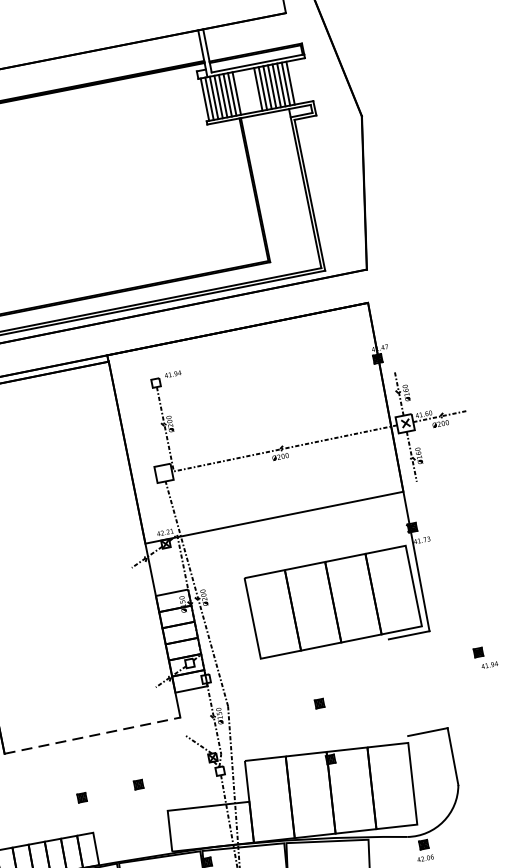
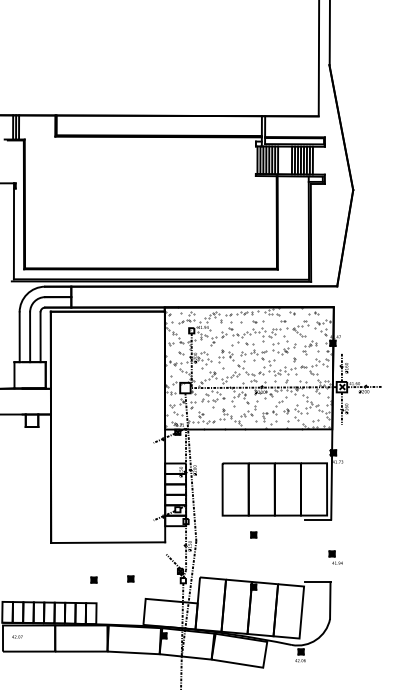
hatch: (256, 423) -> (249, 368), added
part: (484, 657) -> (335, 557), moved
part: (319, 702) -> (253, 534), moved
line: (92, 735) -> (108, 542), dashed -> solid

